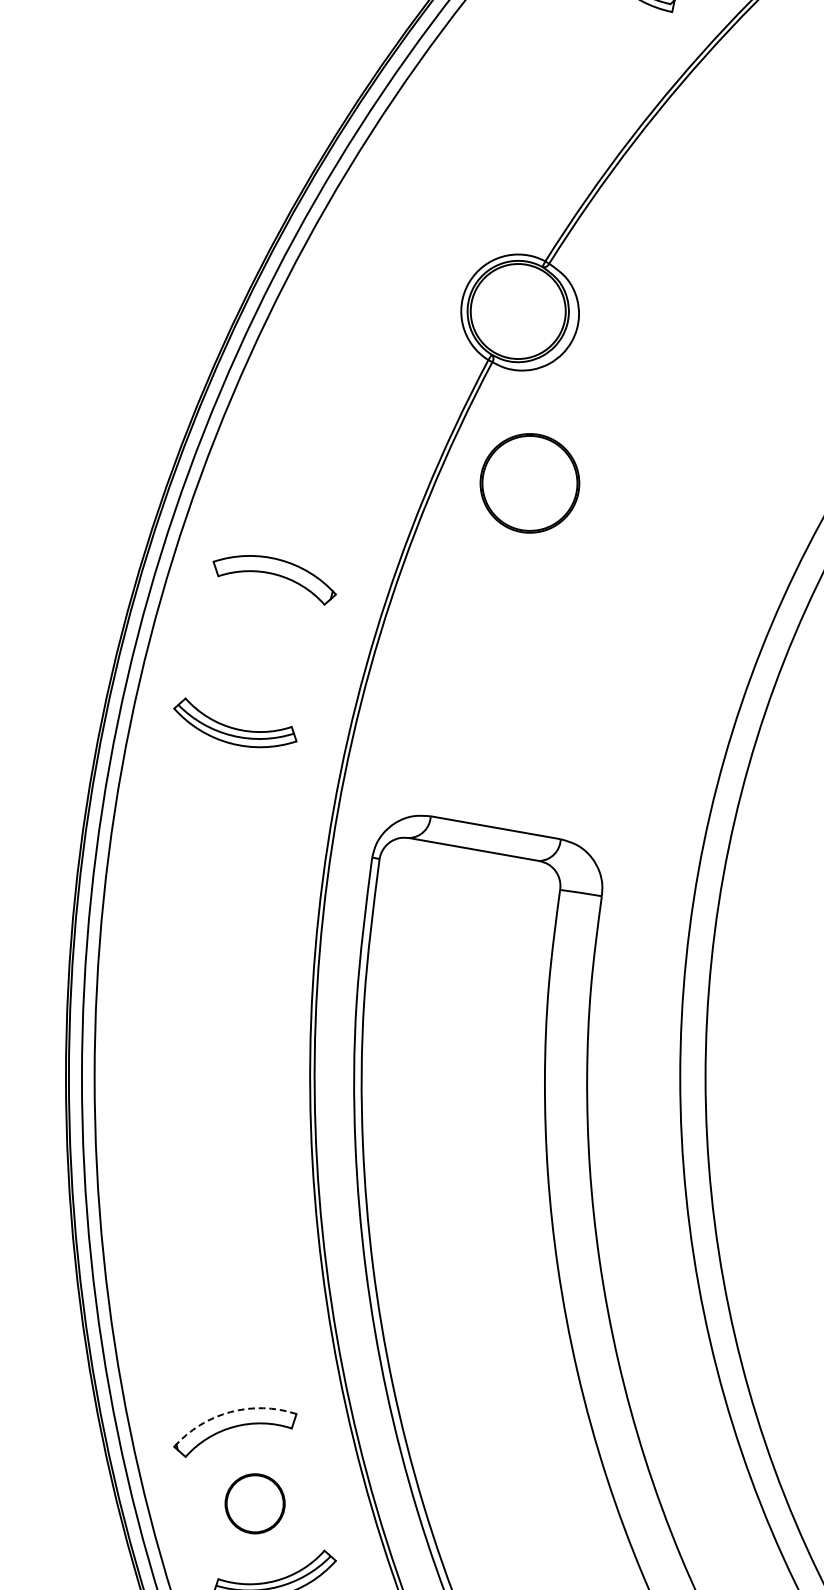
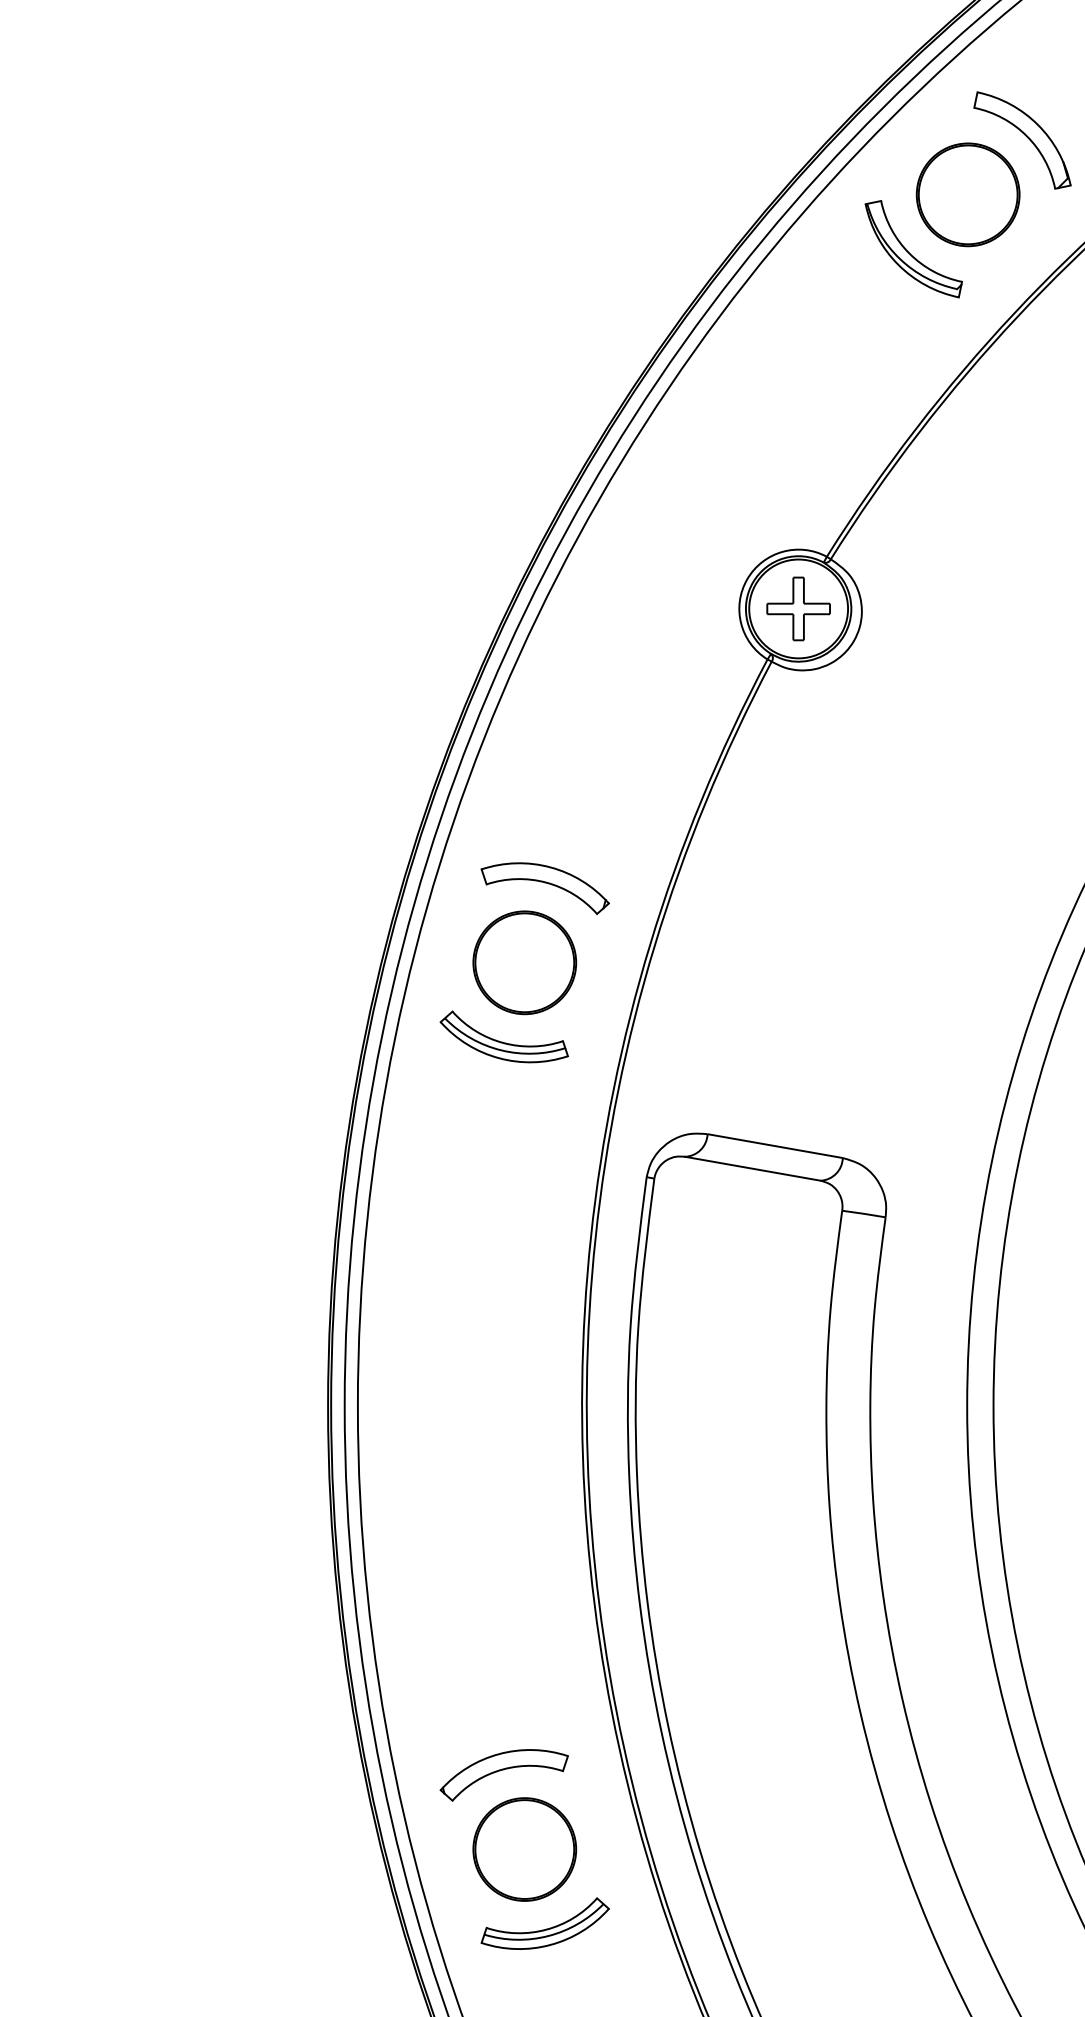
part: (518, 311) -> (798, 608), added
part: (529, 483) -> (524, 962), moved
arc: (230, 1412) -> (499, 1754), dashed -> solid
part: (254, 1503) -> (524, 1849), size x1.67

